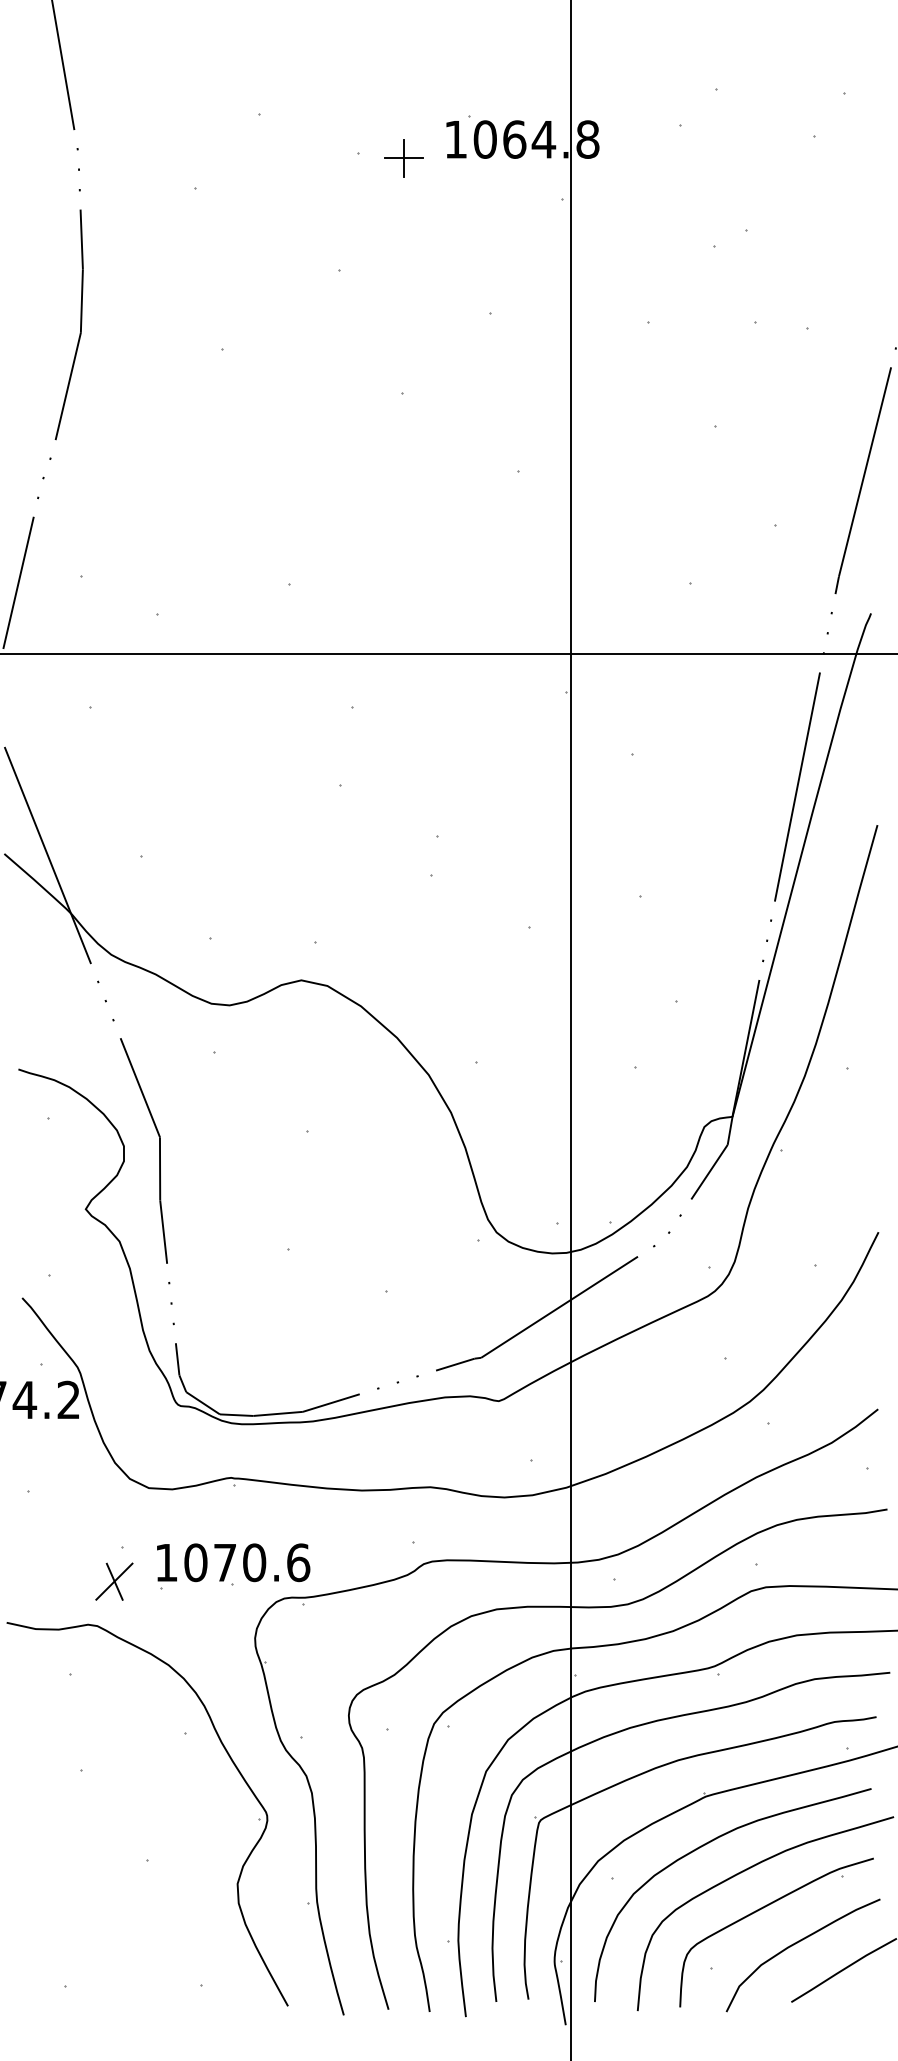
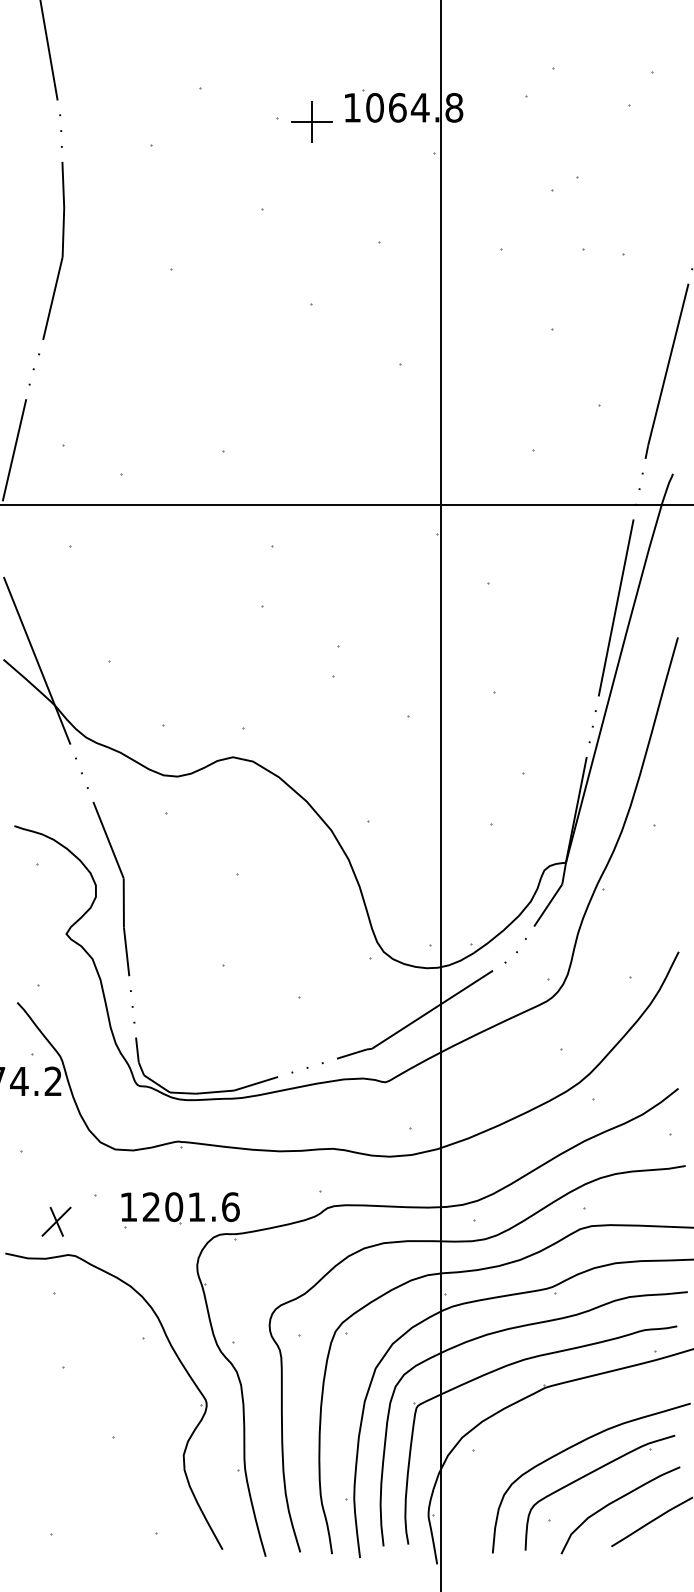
part: (404, 158) -> (312, 122), size x1.4
text: (224, 1563) -> (173, 1207), 1070.6 -> 1201.6
part: (114, 1581) -> (56, 1221), moved
curve: (705, 1845) -> (545, 1425), removed

